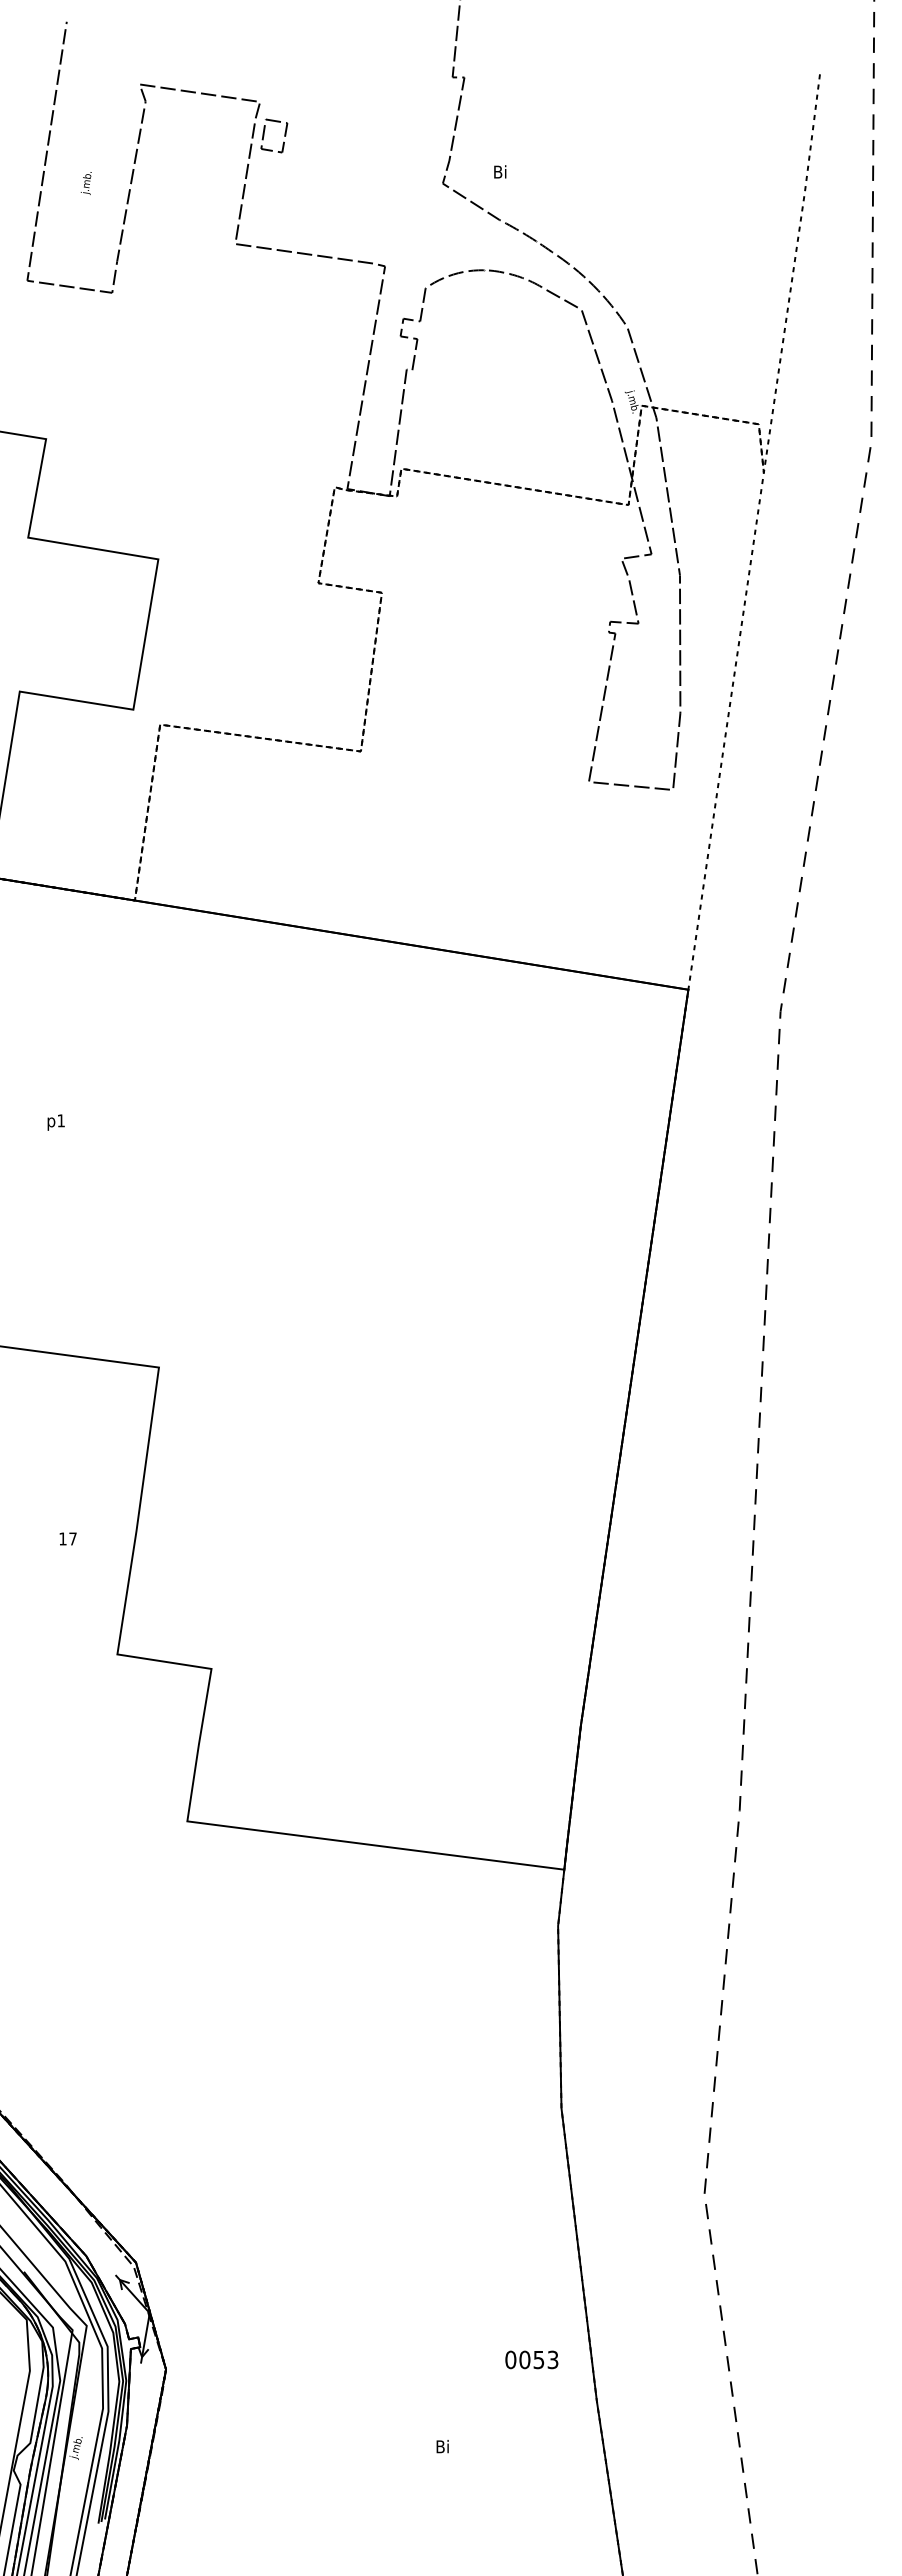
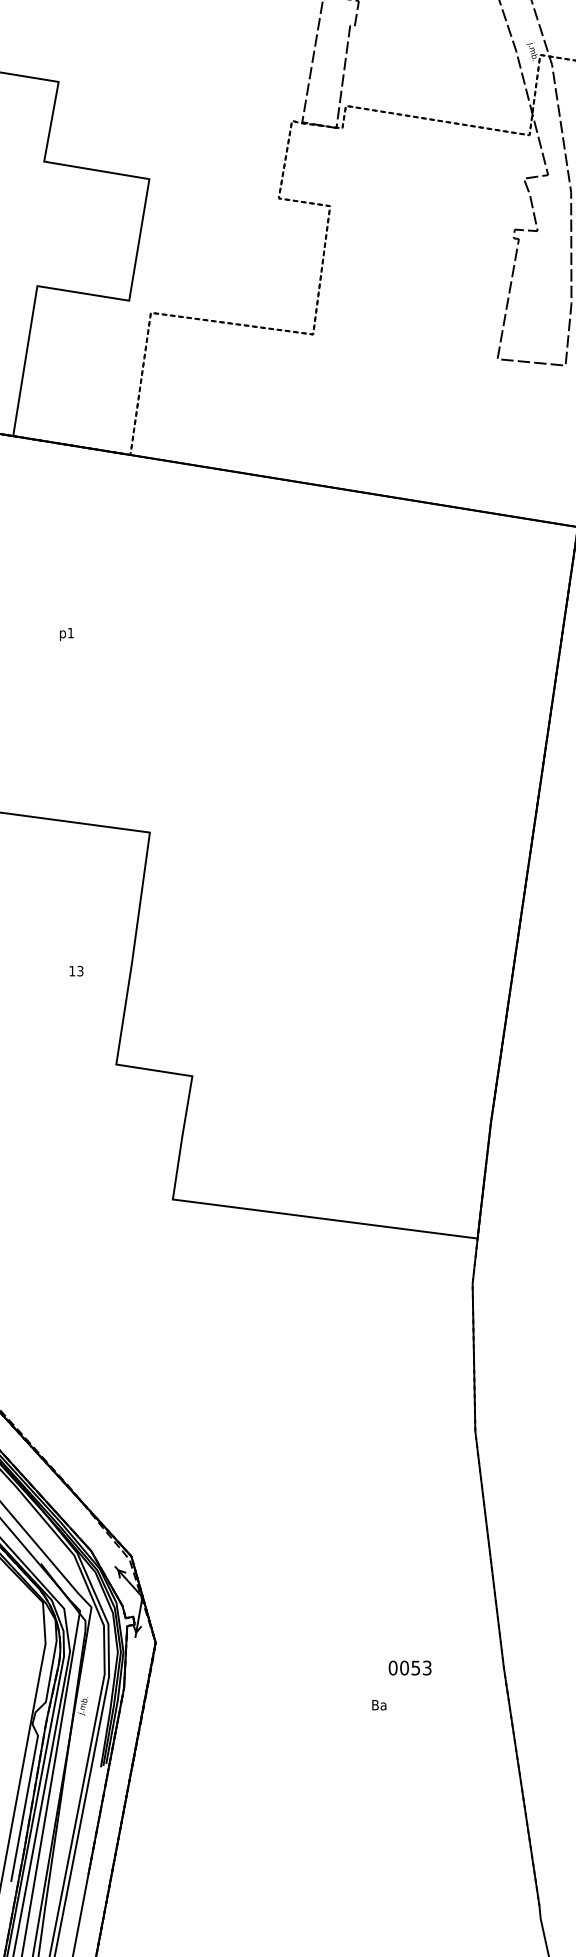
text: (72, 1538) -> (80, 970), 17 -> 13
text: (531, 2359) -> (409, 1667), moved
text: (442, 2446) -> (379, 1704), Bi -> Ba

